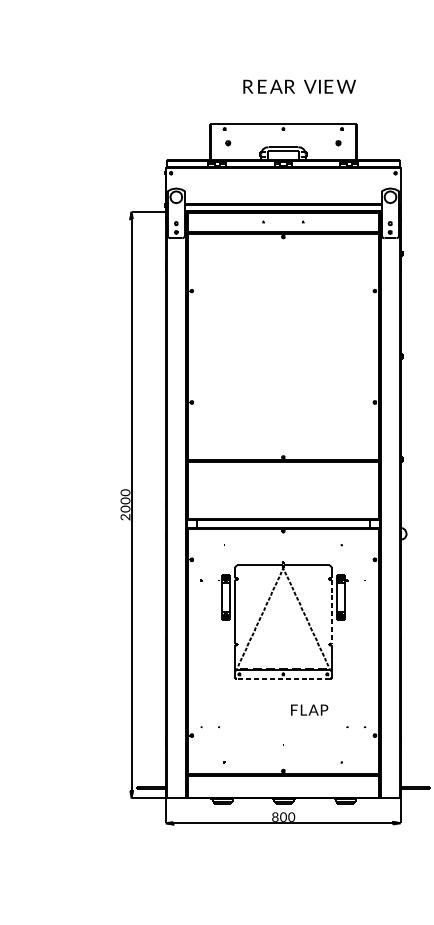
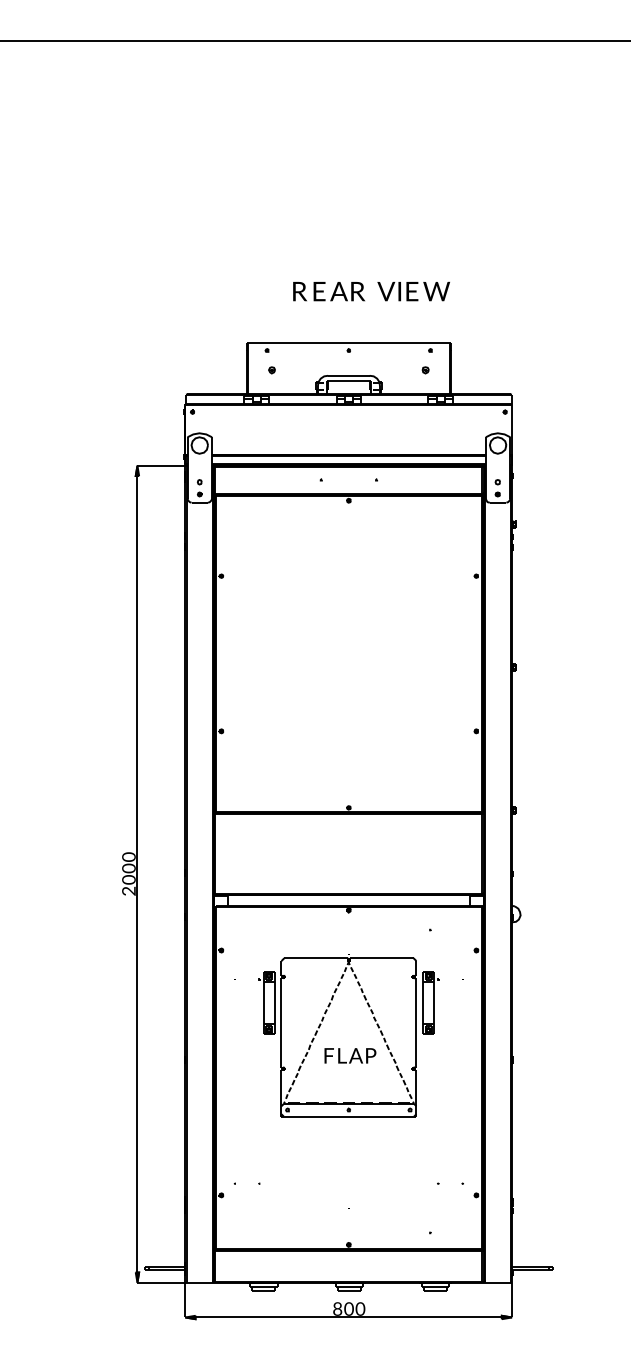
line: (331, 611) -> (416, 1022), dashed -> solid
line: (283, 678) -> (348, 1116), dashed -> solid
text: (309, 709) -> (350, 1055), moved

